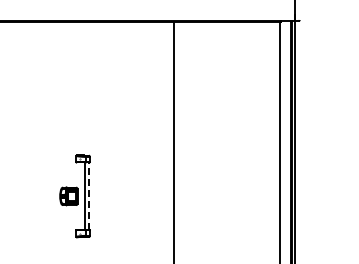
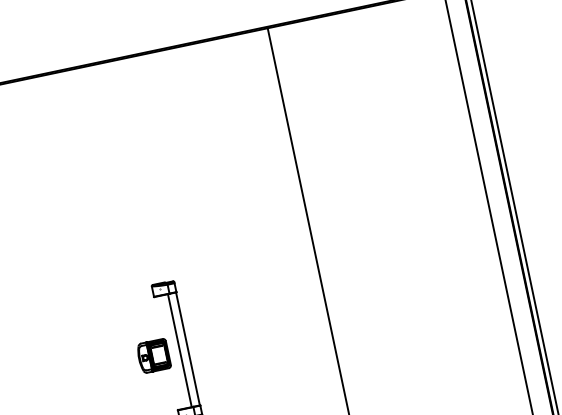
line: (89, 196) -> (188, 349), dashed -> solid

